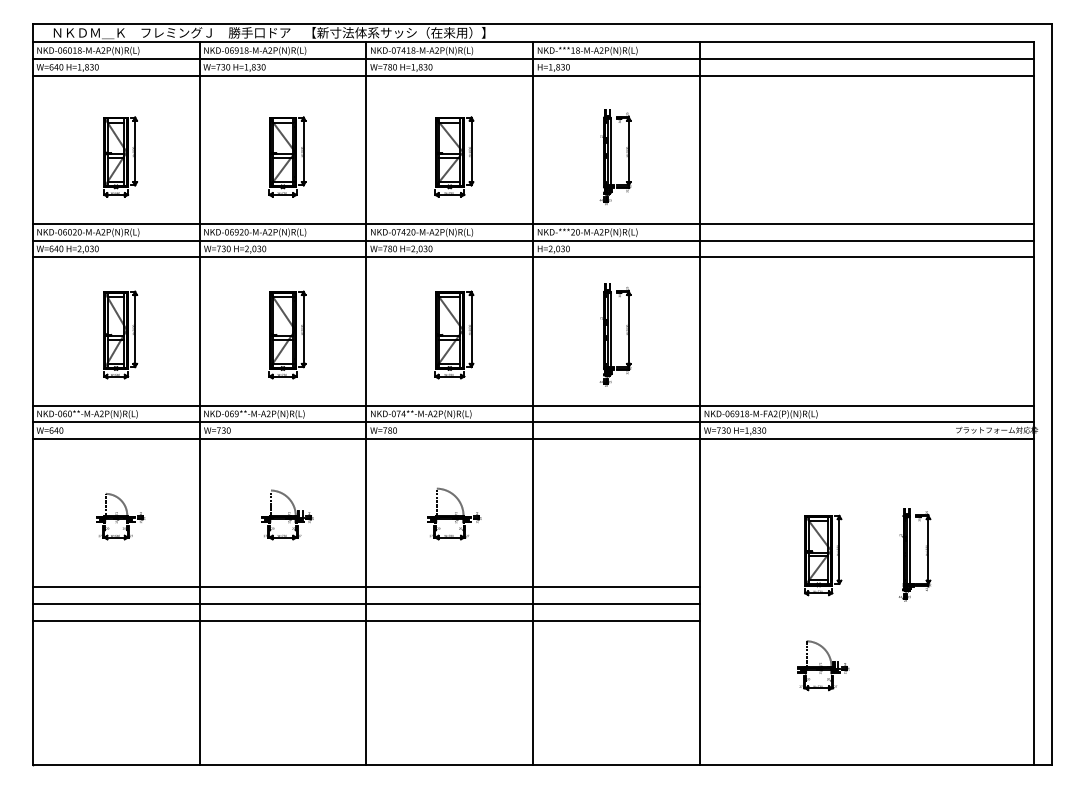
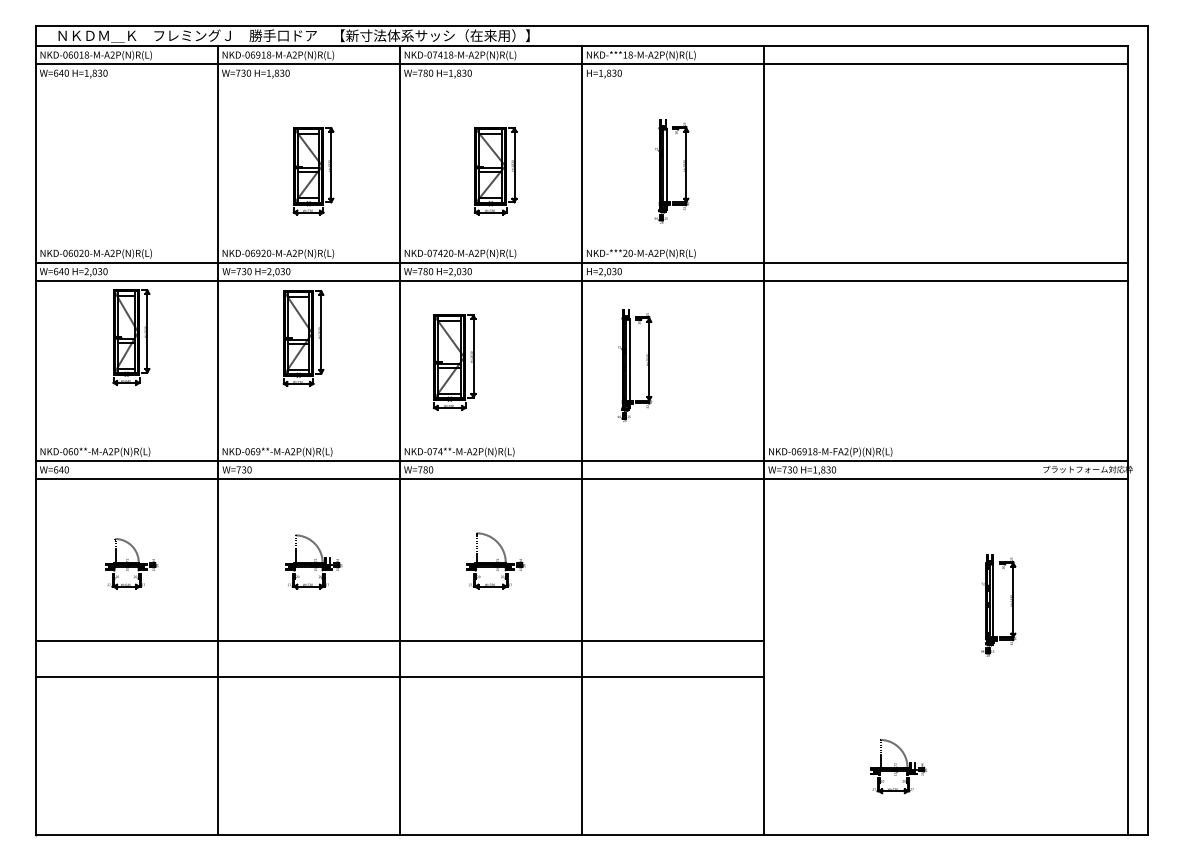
line: (532, 75) -> (581, 82), removed
part: (120, 157) -> (131, 171), removed
line: (532, 224) -> (581, 244), removed
part: (120, 334) -> (131, 337), moved
part: (287, 334) -> (303, 338), moved
part: (454, 334) -> (454, 362), moved
part: (615, 334) -> (634, 365), moved
line: (532, 405) -> (581, 442), removed
part: (823, 555) -> (898, 606), removed
line: (366, 604) -> (399, 659), removed
part: (823, 665) -> (898, 766), moved

